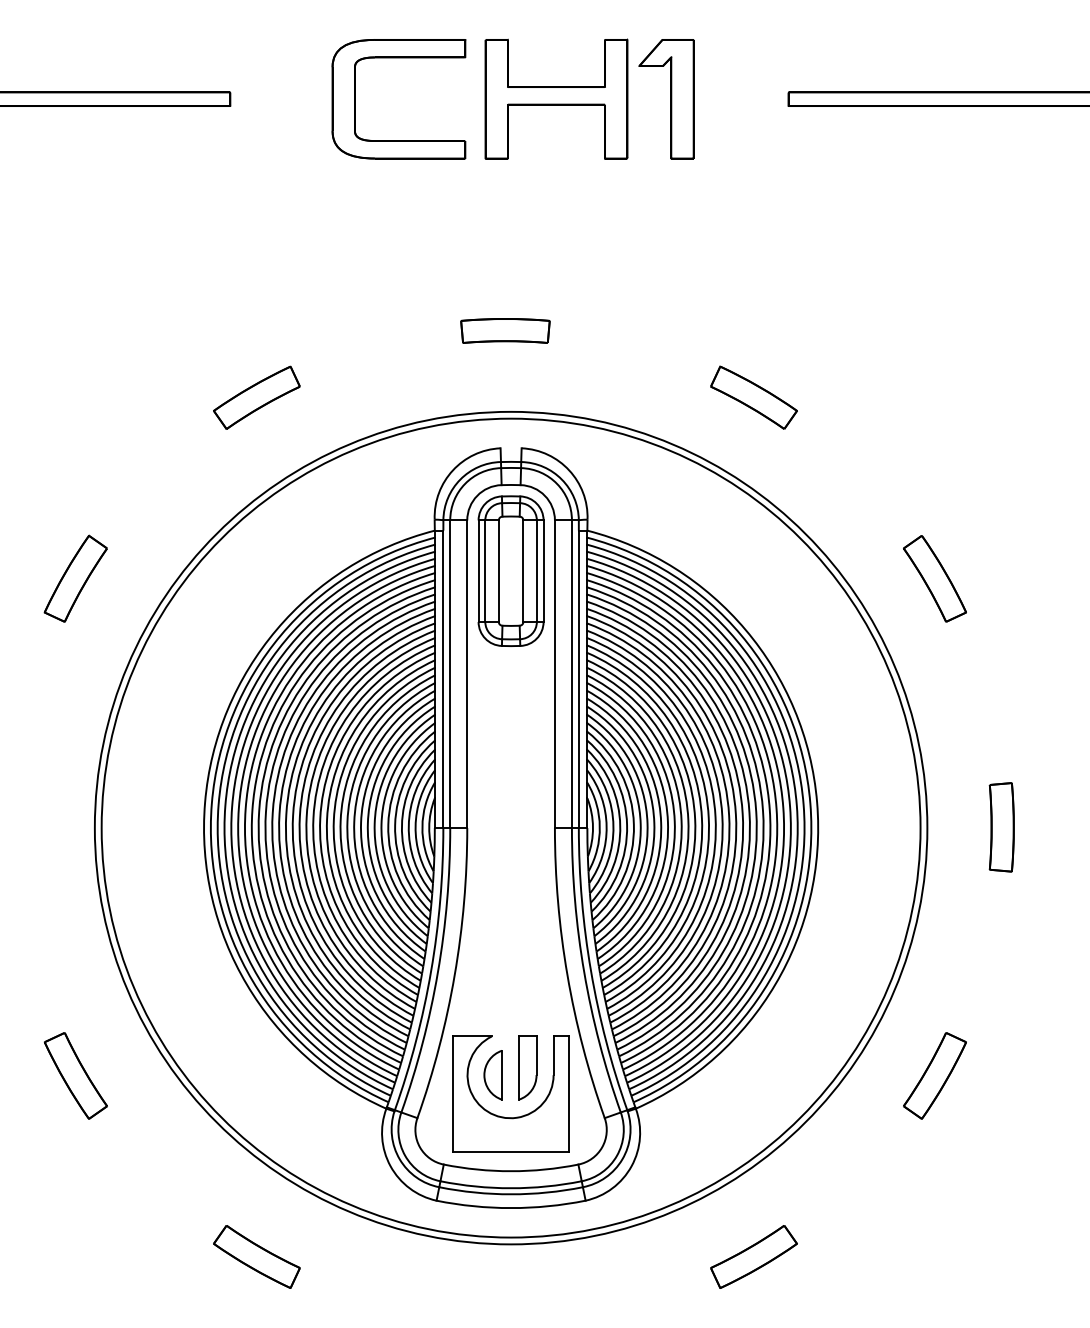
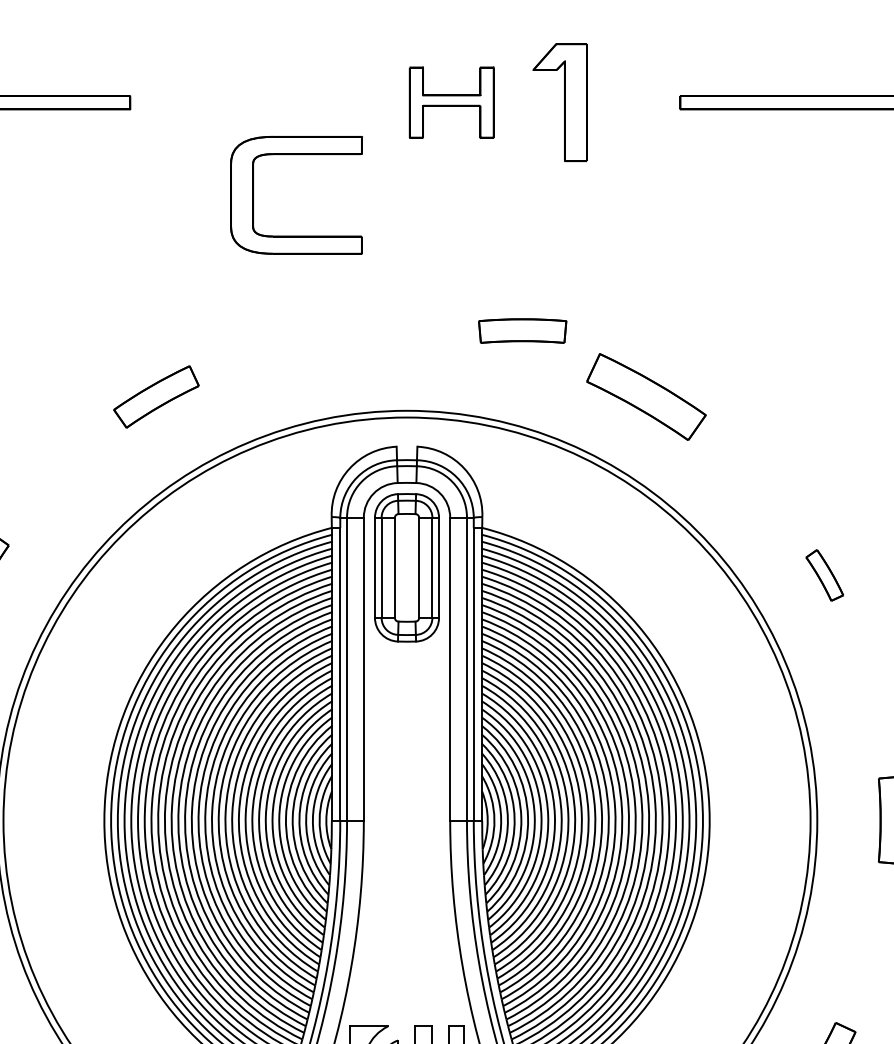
part: (398, 58) -> (296, 155), moved
part: (556, 98) -> (451, 101), size x0.6
part: (505, 330) -> (522, 330), moved
part: (753, 397) -> (645, 396), size x1.4
part: (934, 578) -> (824, 575), size x0.6

